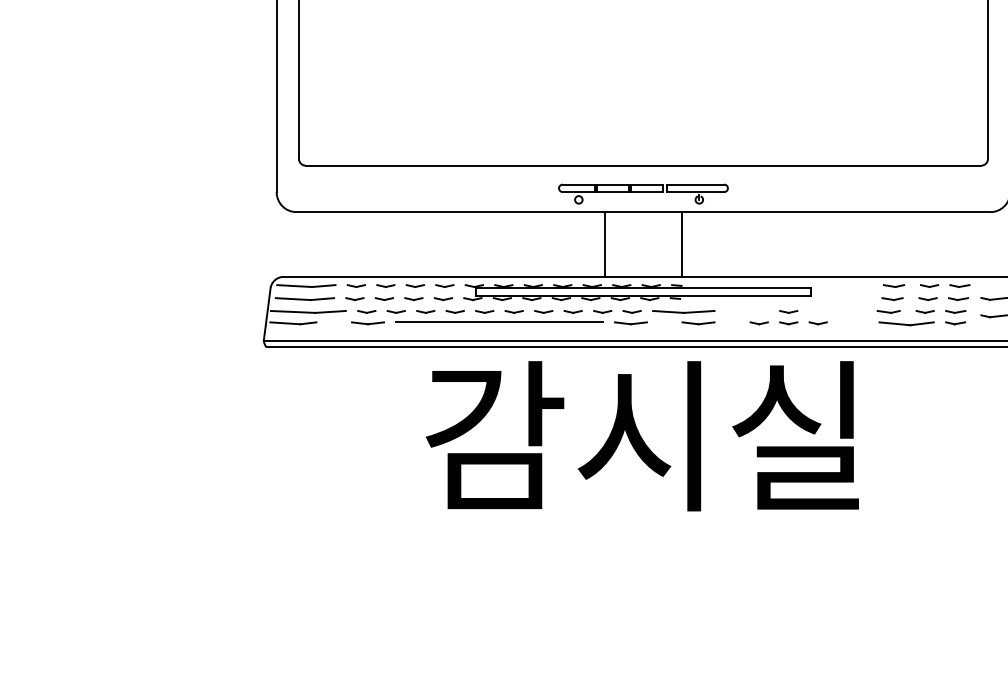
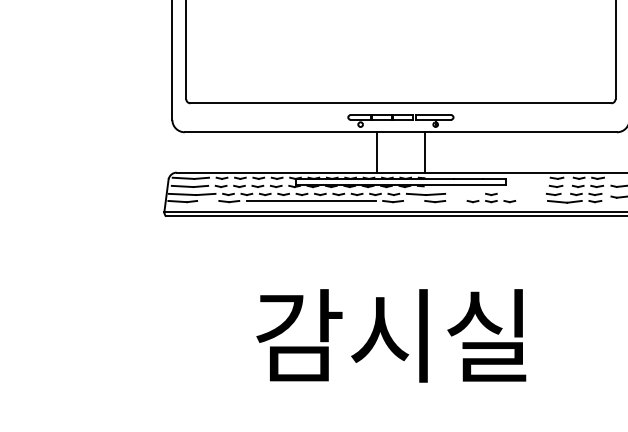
text: (642, 435) -> (391, 335), moved

